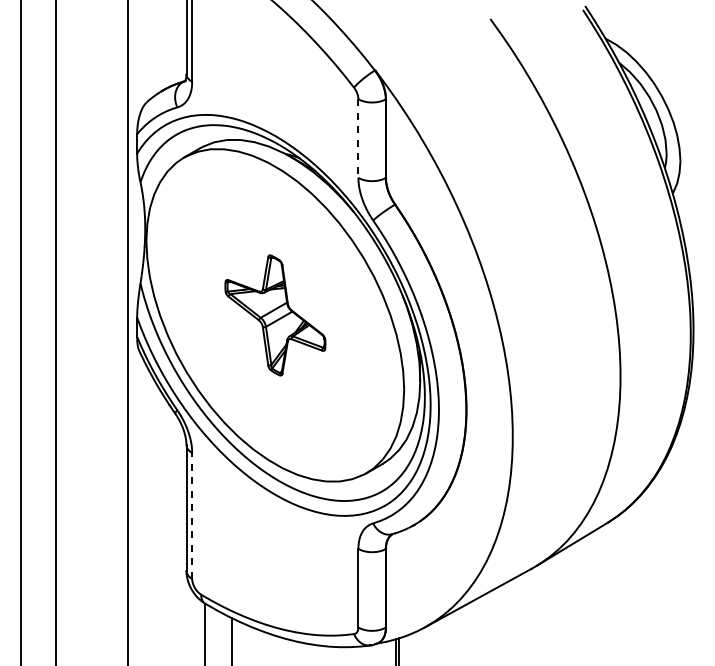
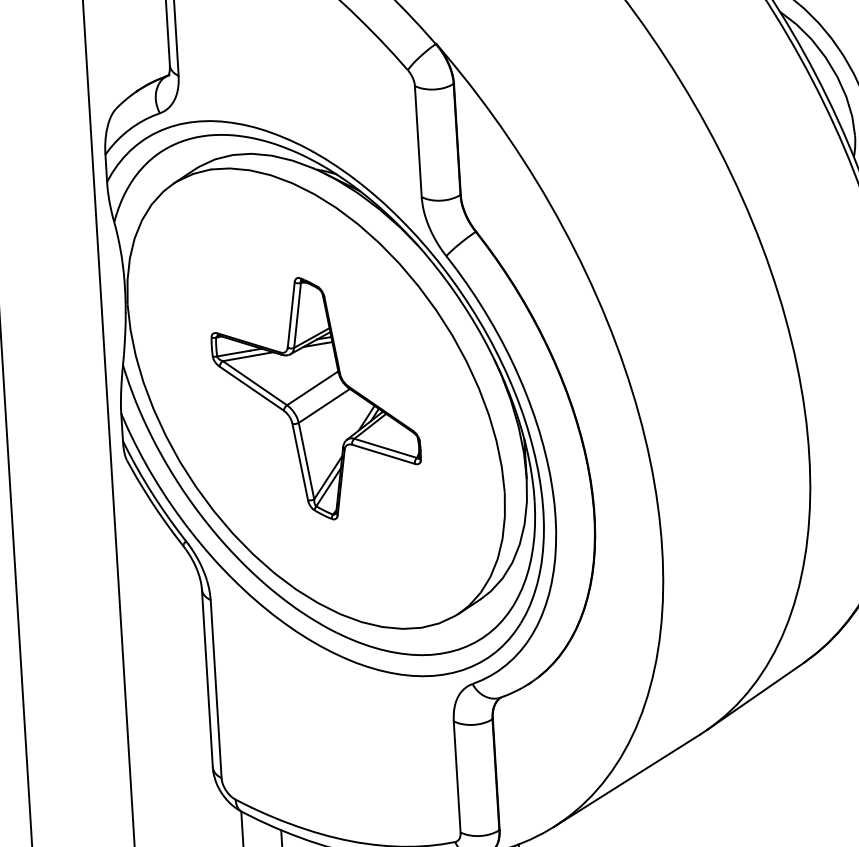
line: (358, 139) -> (418, 142), dashed -> solid
part: (275, 315) -> (316, 398), size x1.43
line: (192, 515) -> (216, 688), dashed -> solid

